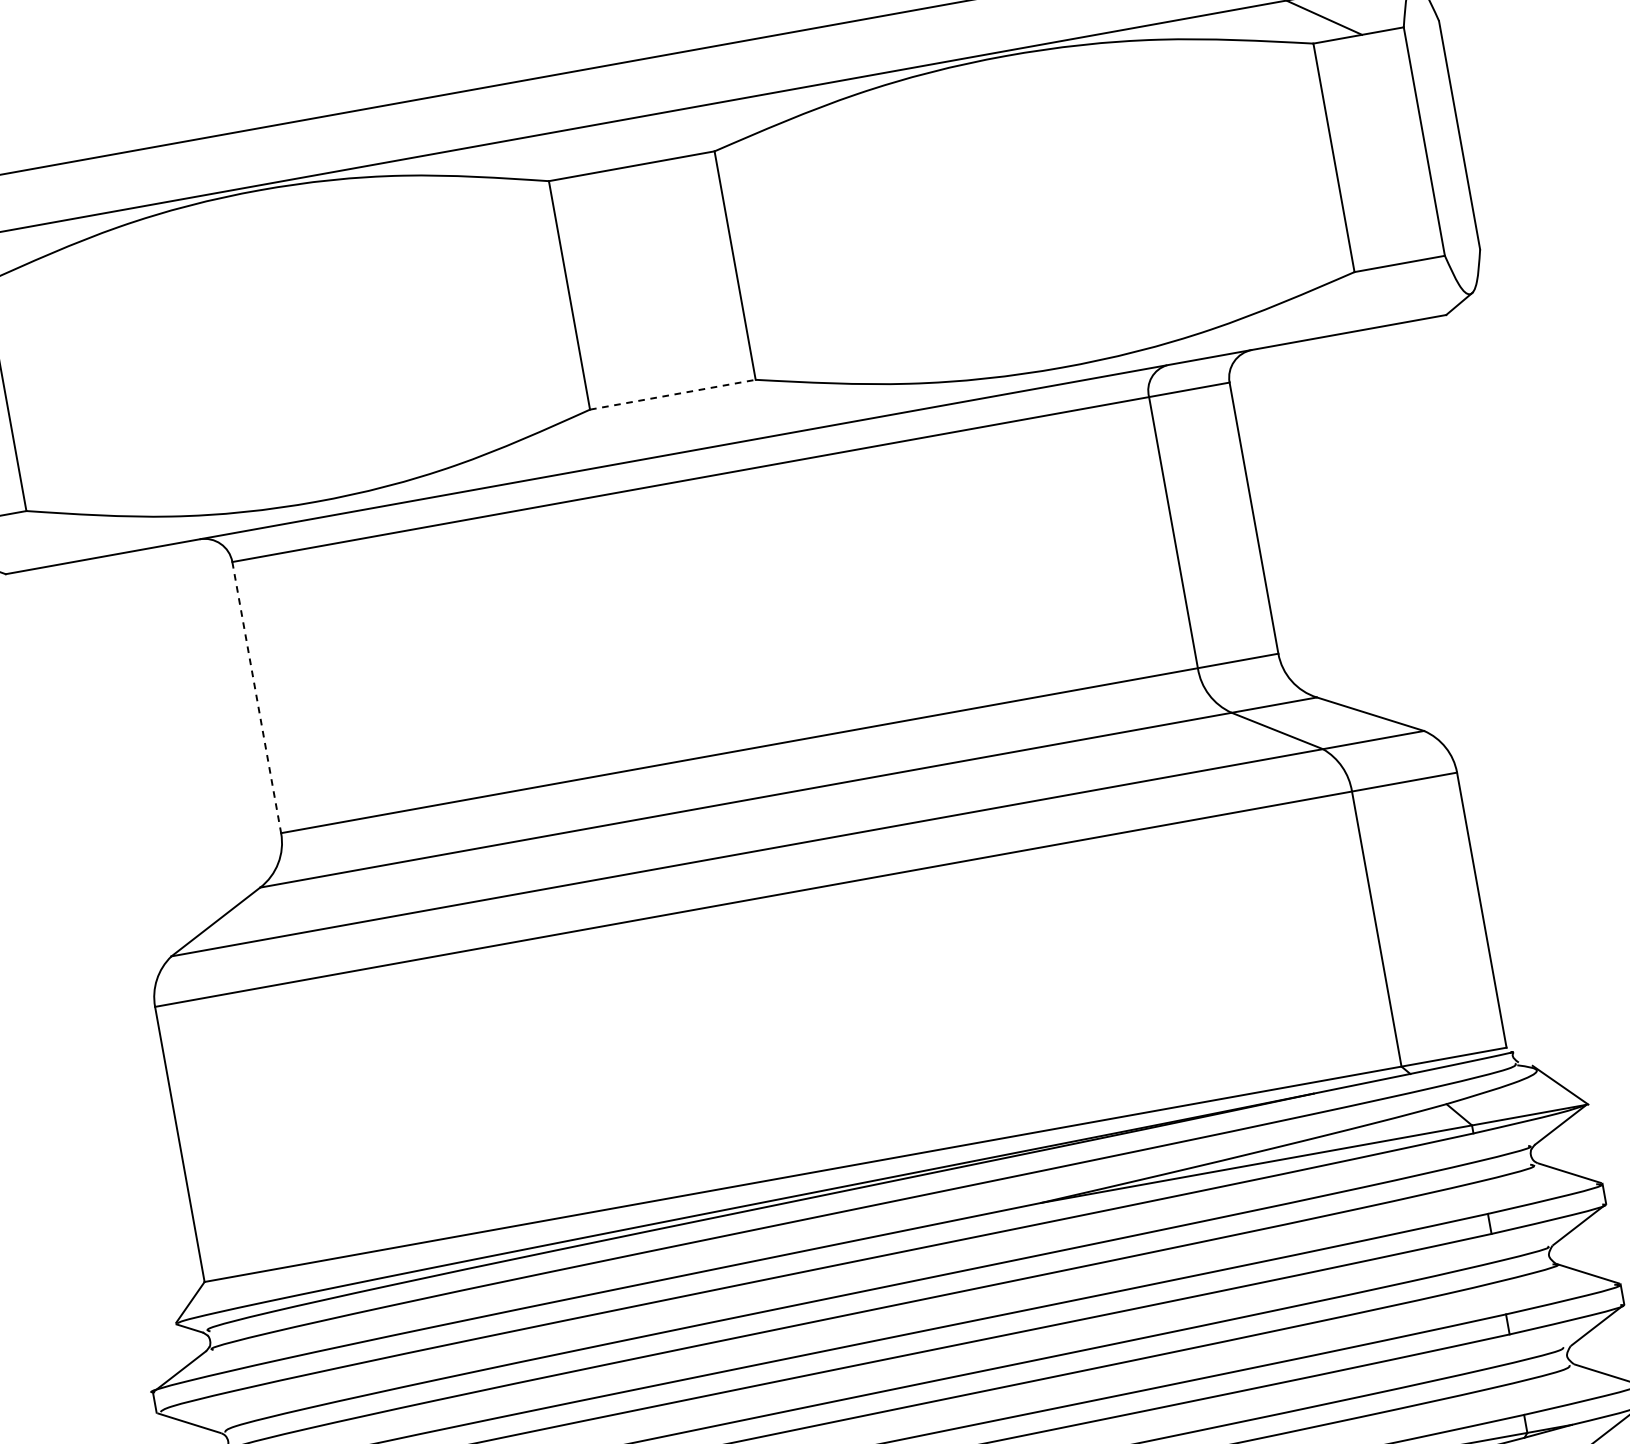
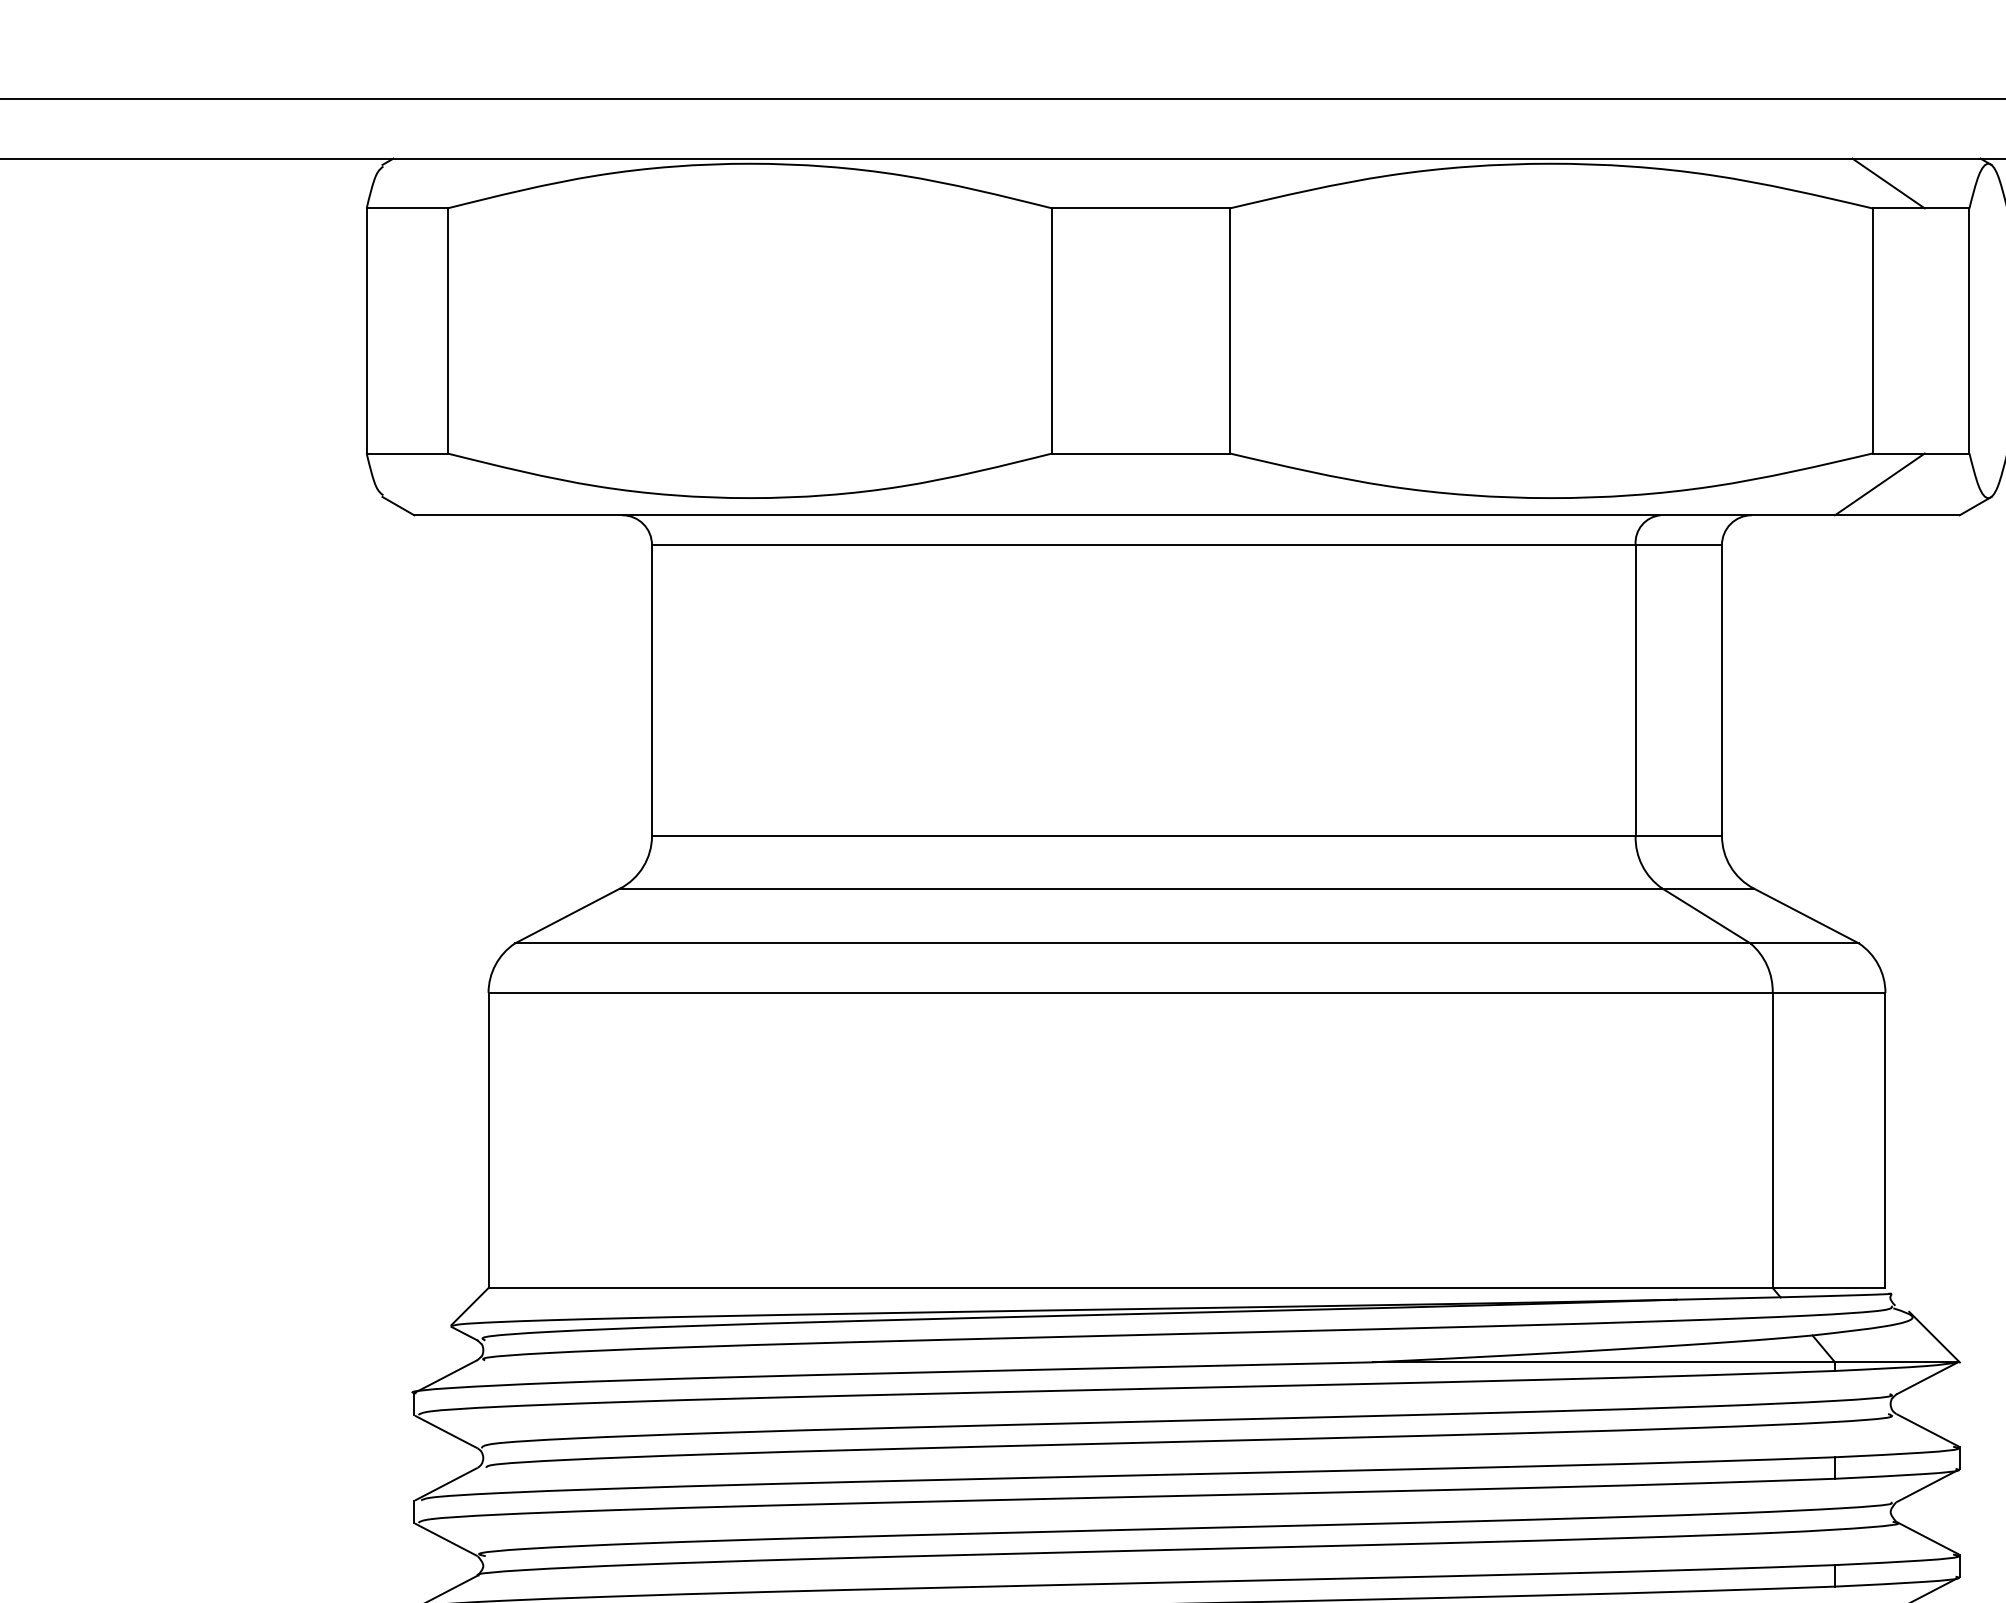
line: (1366, 299) -> (1879, 484), added
line: (673, 394) -> (1141, 453), dashed -> solid
line: (257, 697) -> (652, 690), dashed -> solid

